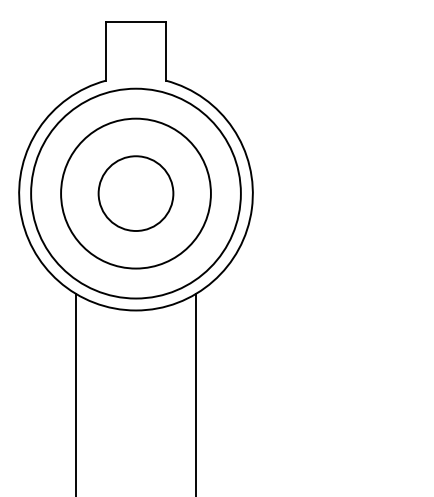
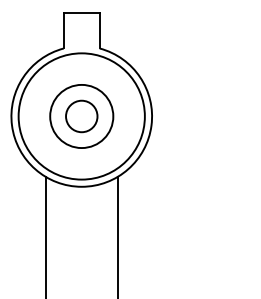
circle: (135, 193) -> (81, 116), size x0.7
circle: (135, 193) -> (81, 116), size x0.7

